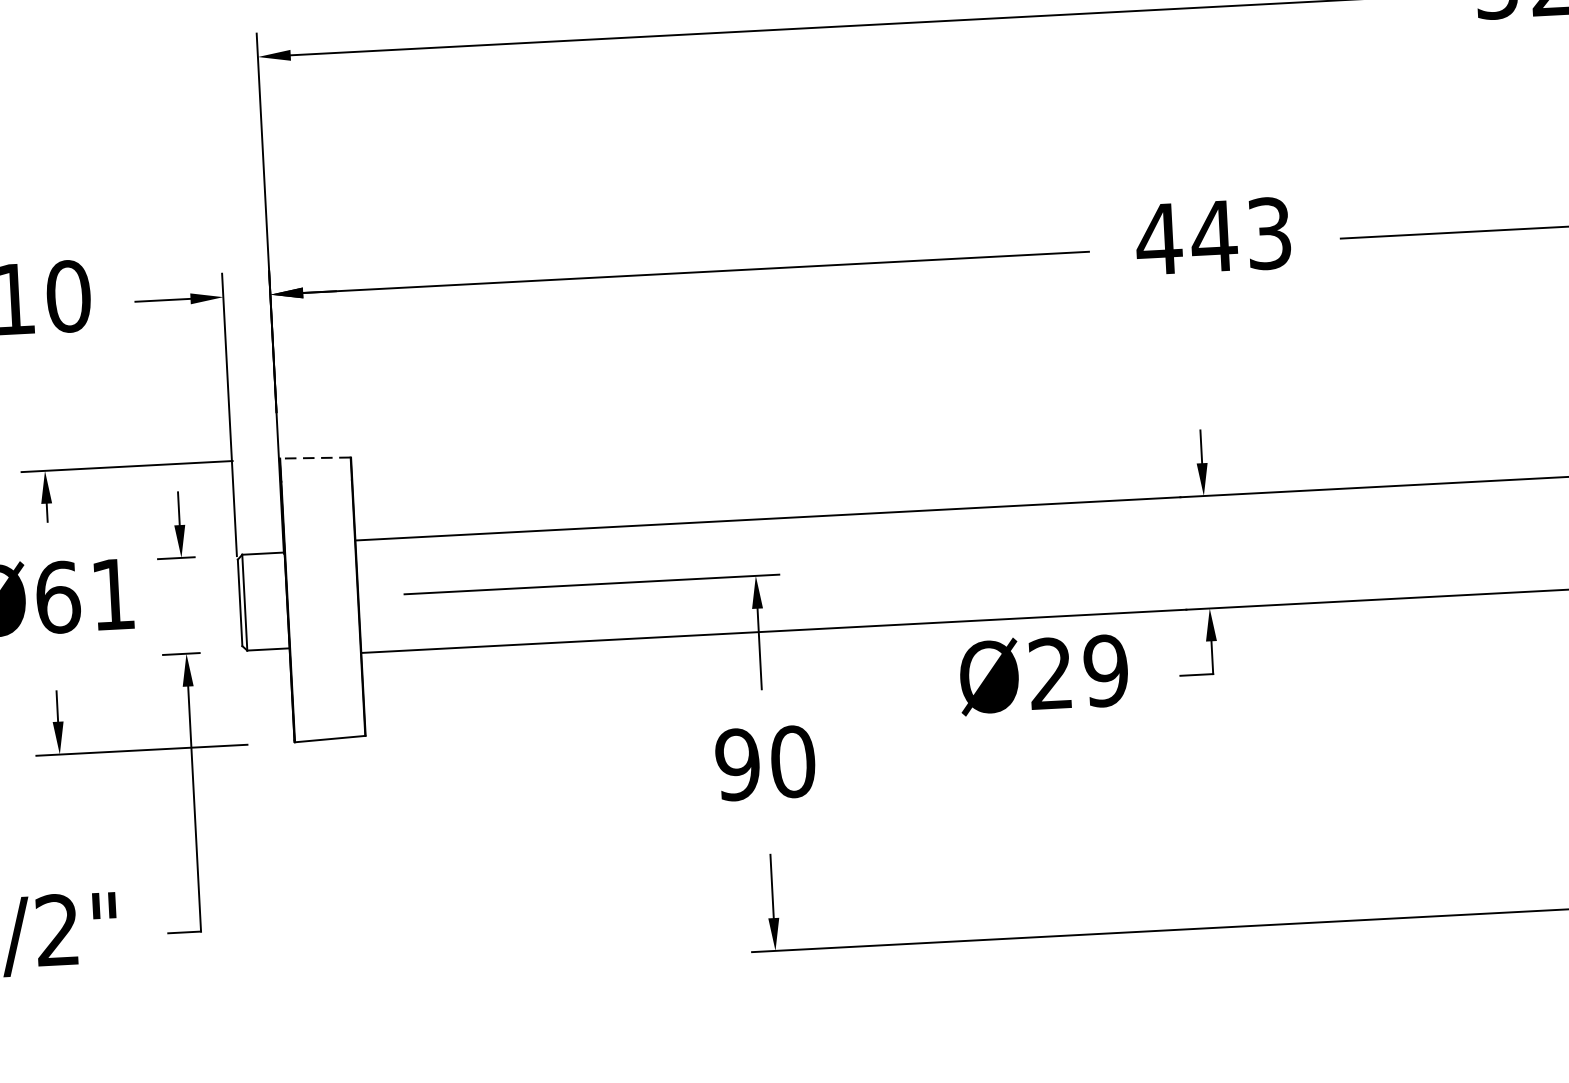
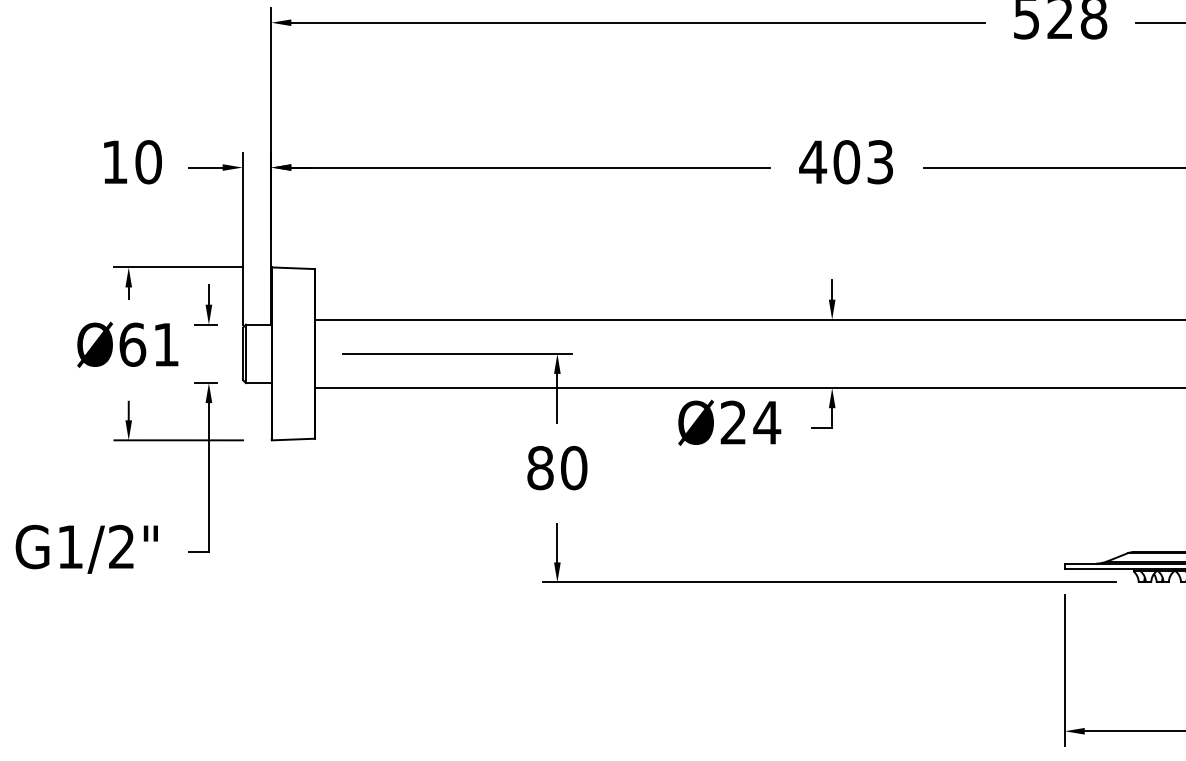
text: (1213, 236) -> (846, 162), 443 -> 403
line: (315, 458) -> (293, 268), dashed -> solid
text: (1106, 670) -> (767, 422), Ø29 -> Ø24
text: (737, 765) -> (540, 468), 90 -> 80

